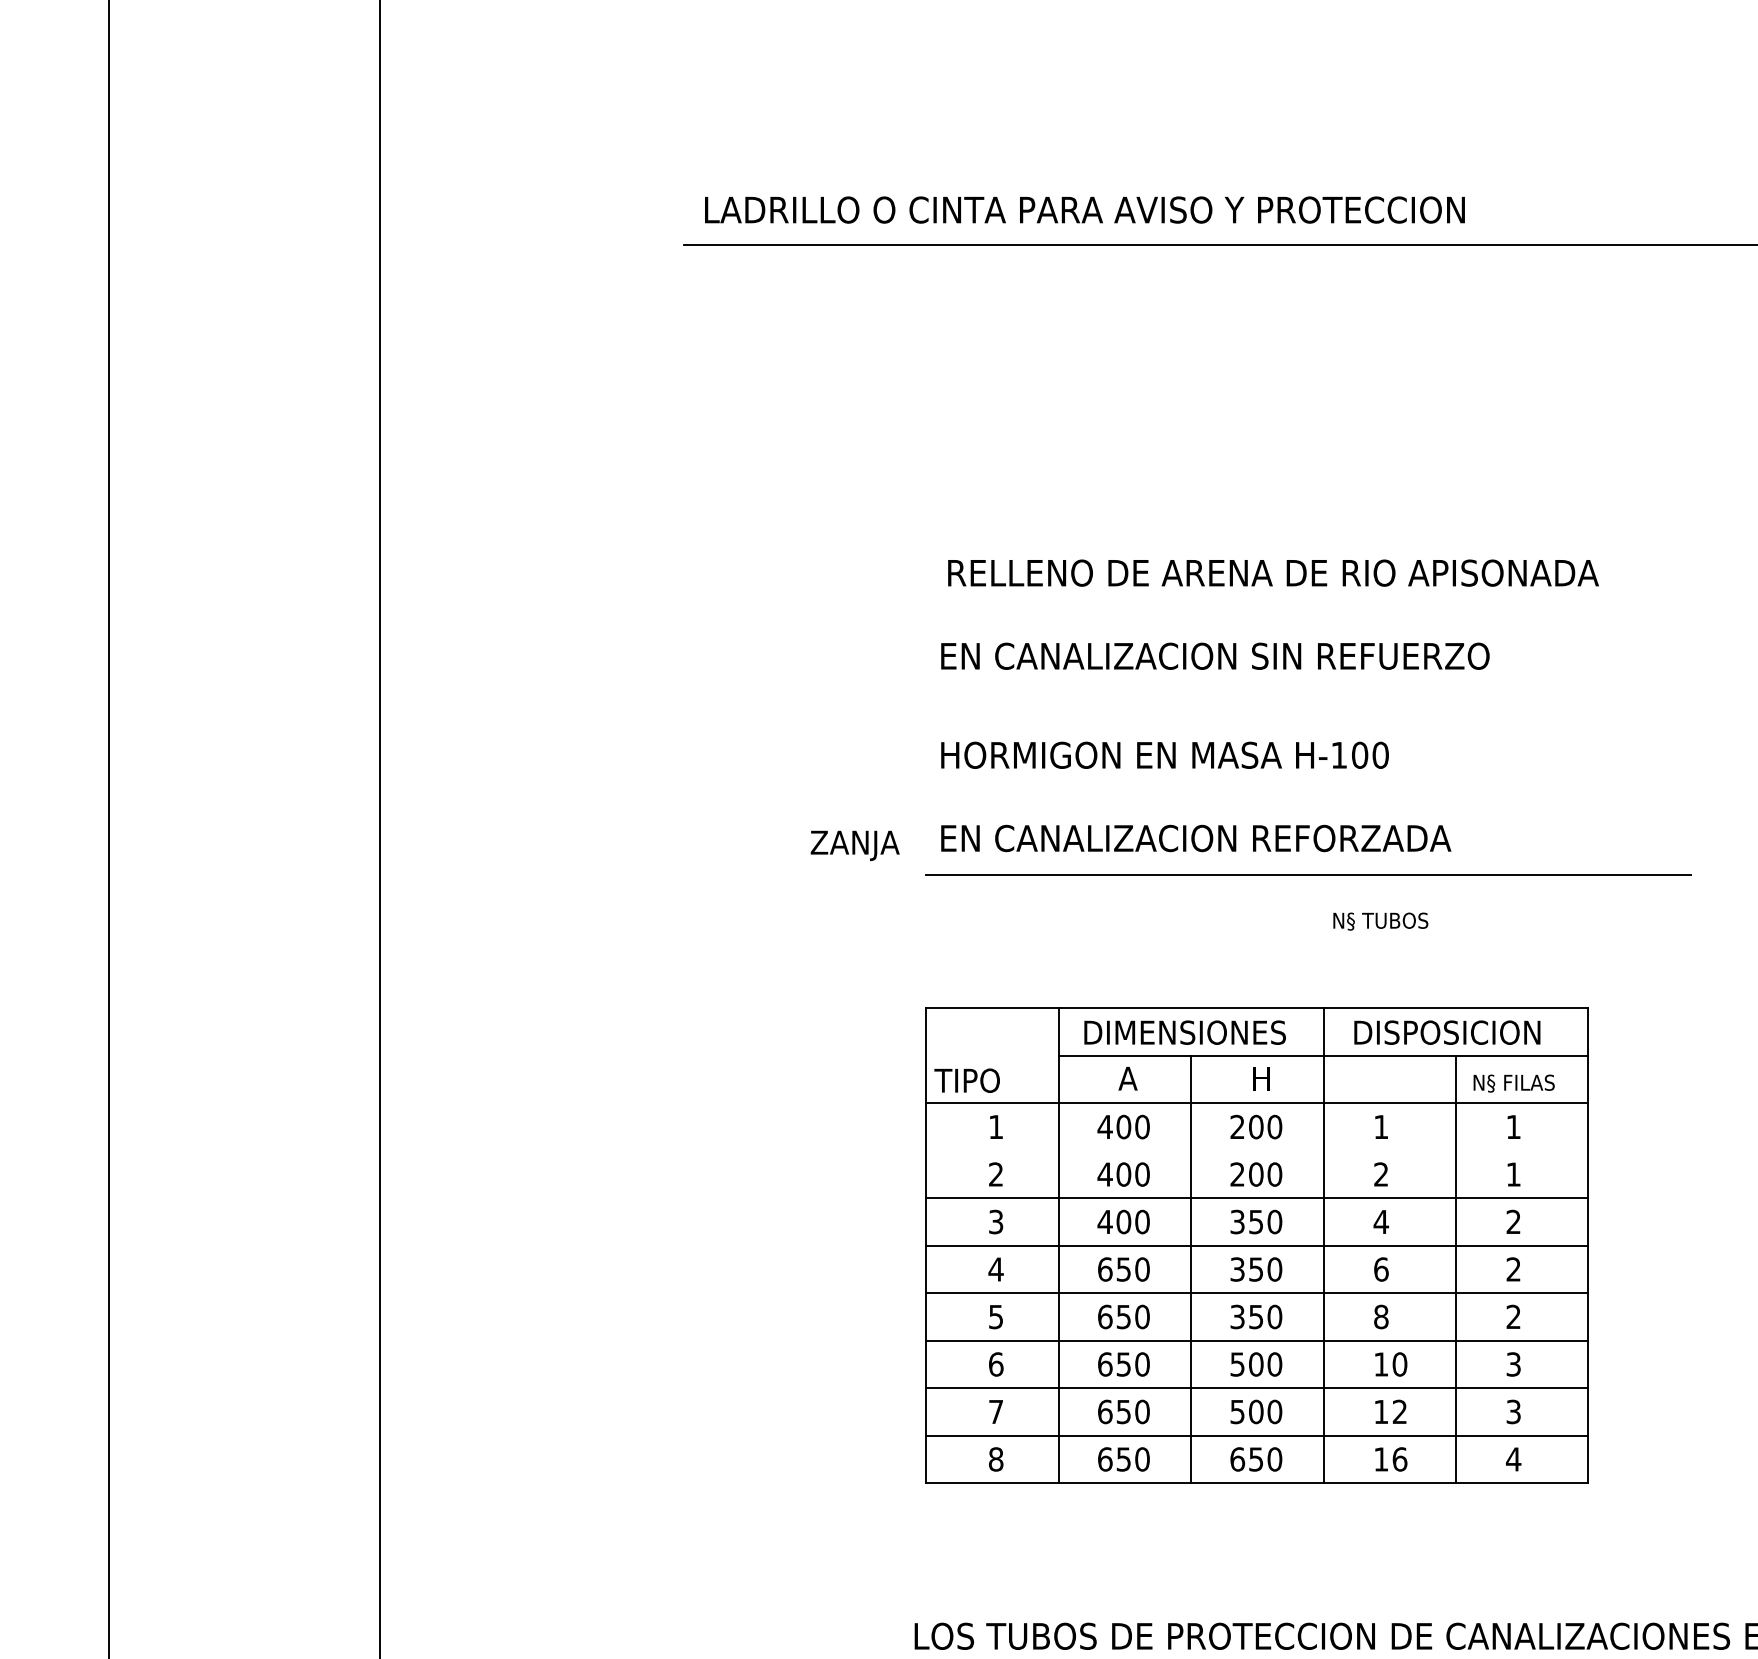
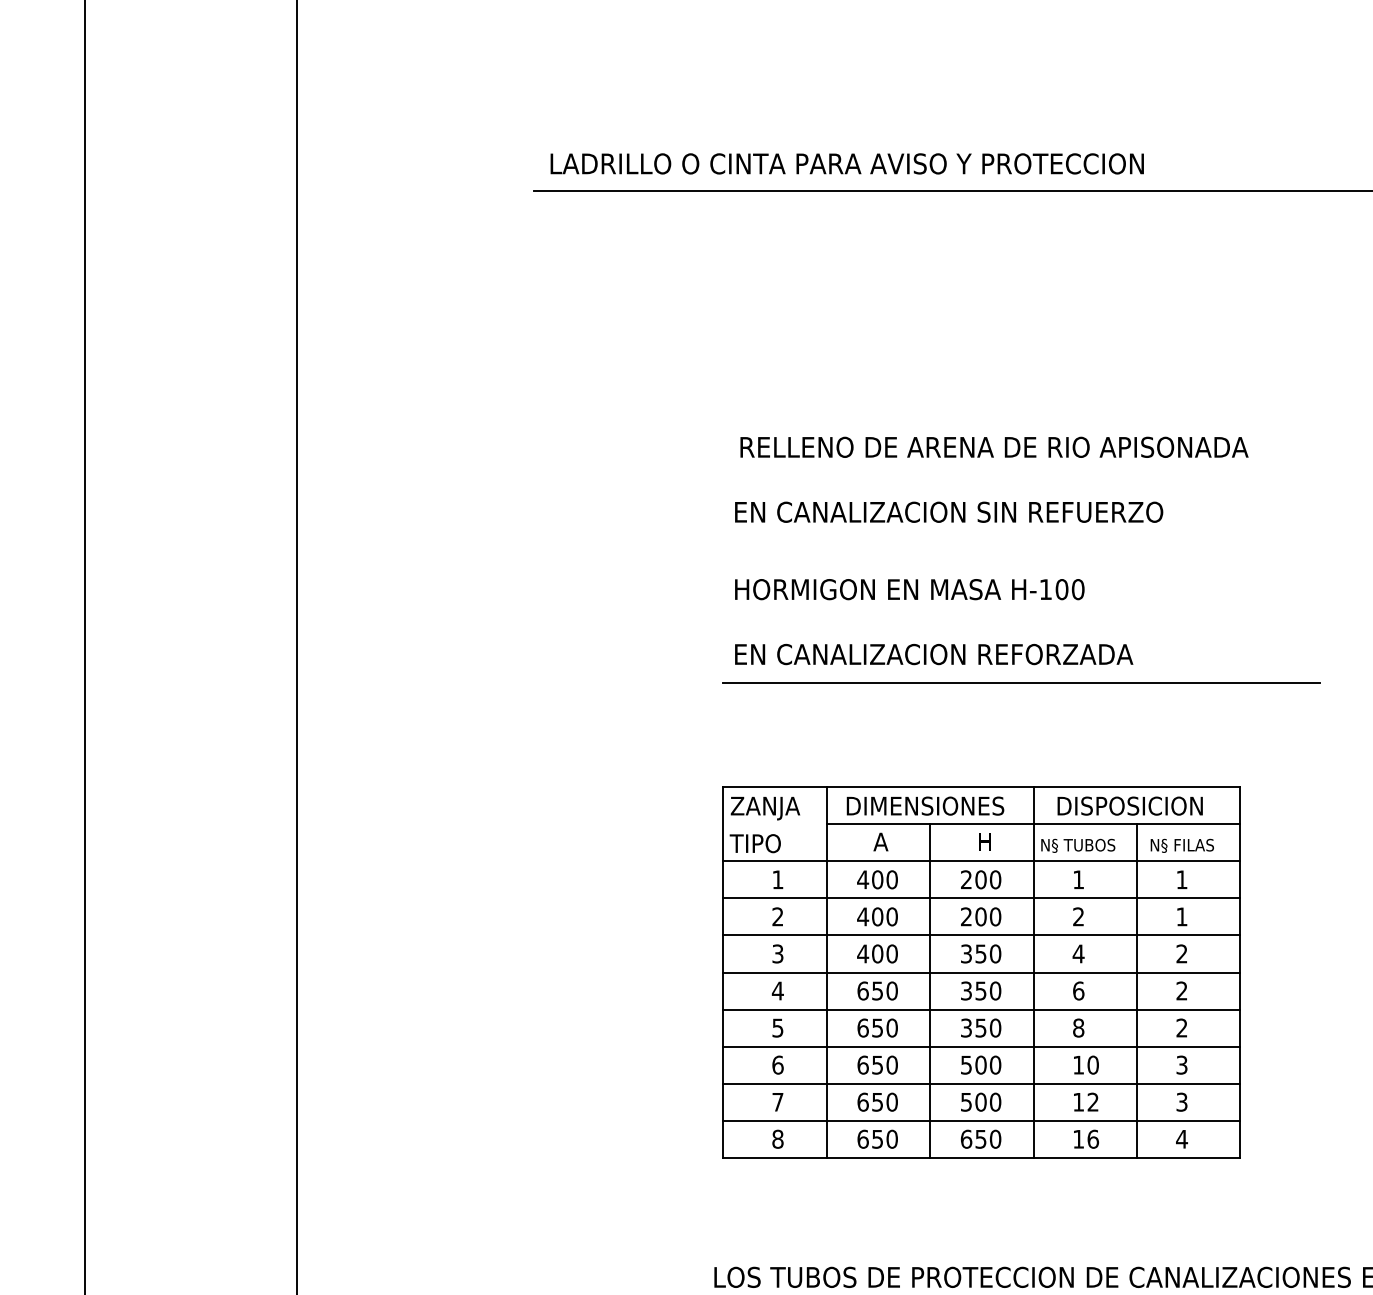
text: (854, 845) -> (764, 808), moved
text: (1380, 921) -> (1078, 845), moved
line: (1257, 1150) -> (981, 898), added

